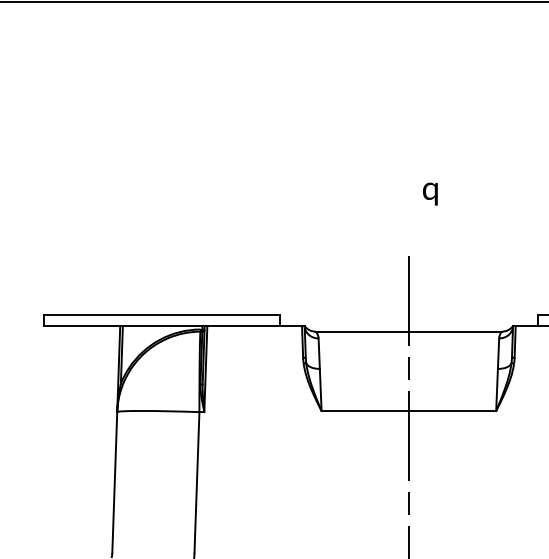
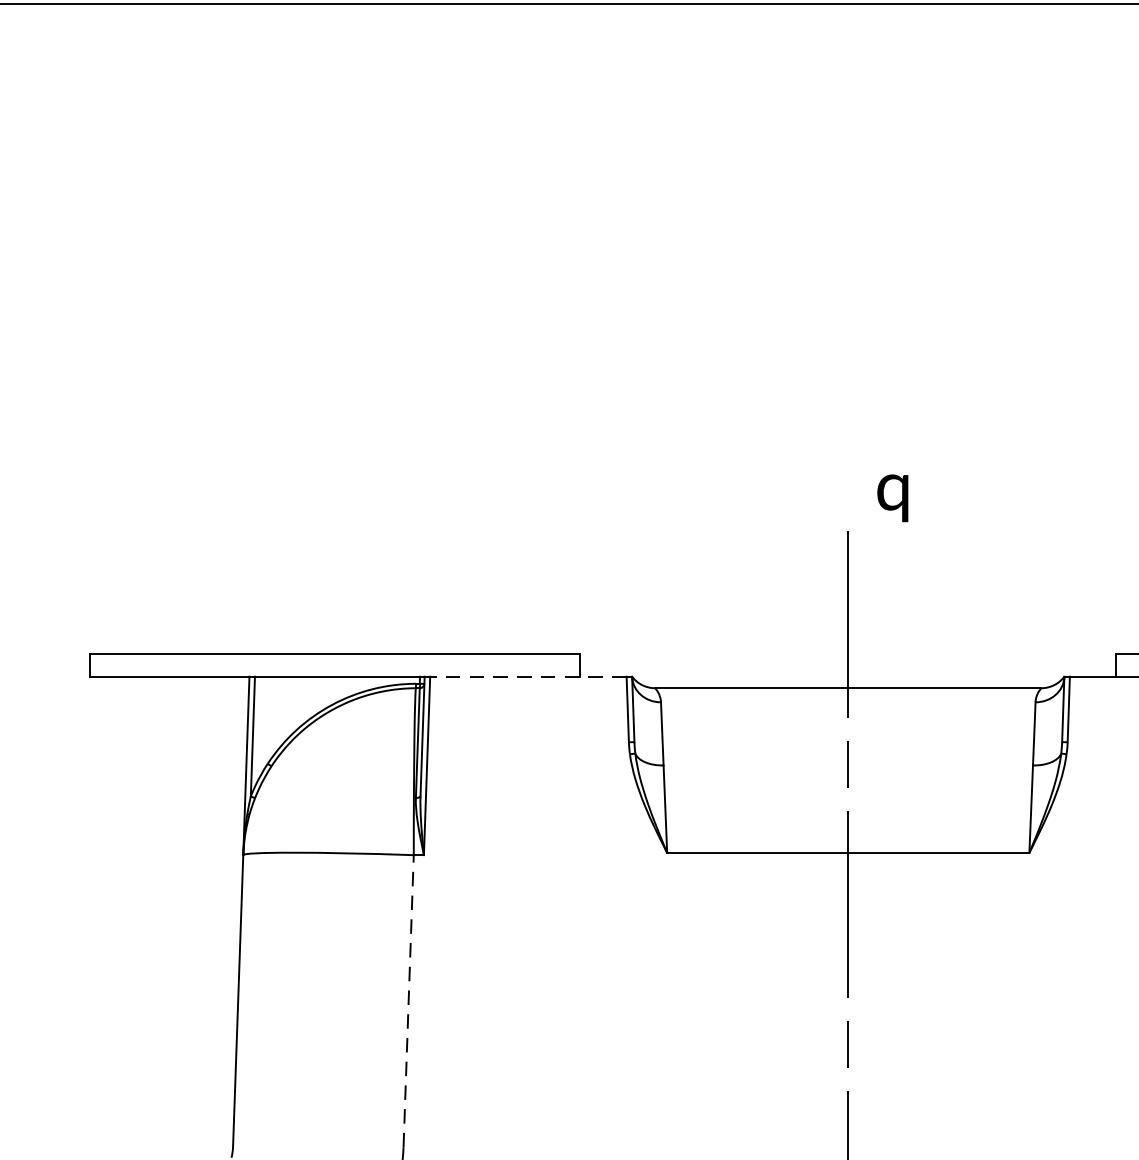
text: (430, 193) -> (893, 497), moved
line: (254, 326) -> (528, 677), solid -> dashed
line: (196, 482) -> (407, 1001), solid -> dashed

